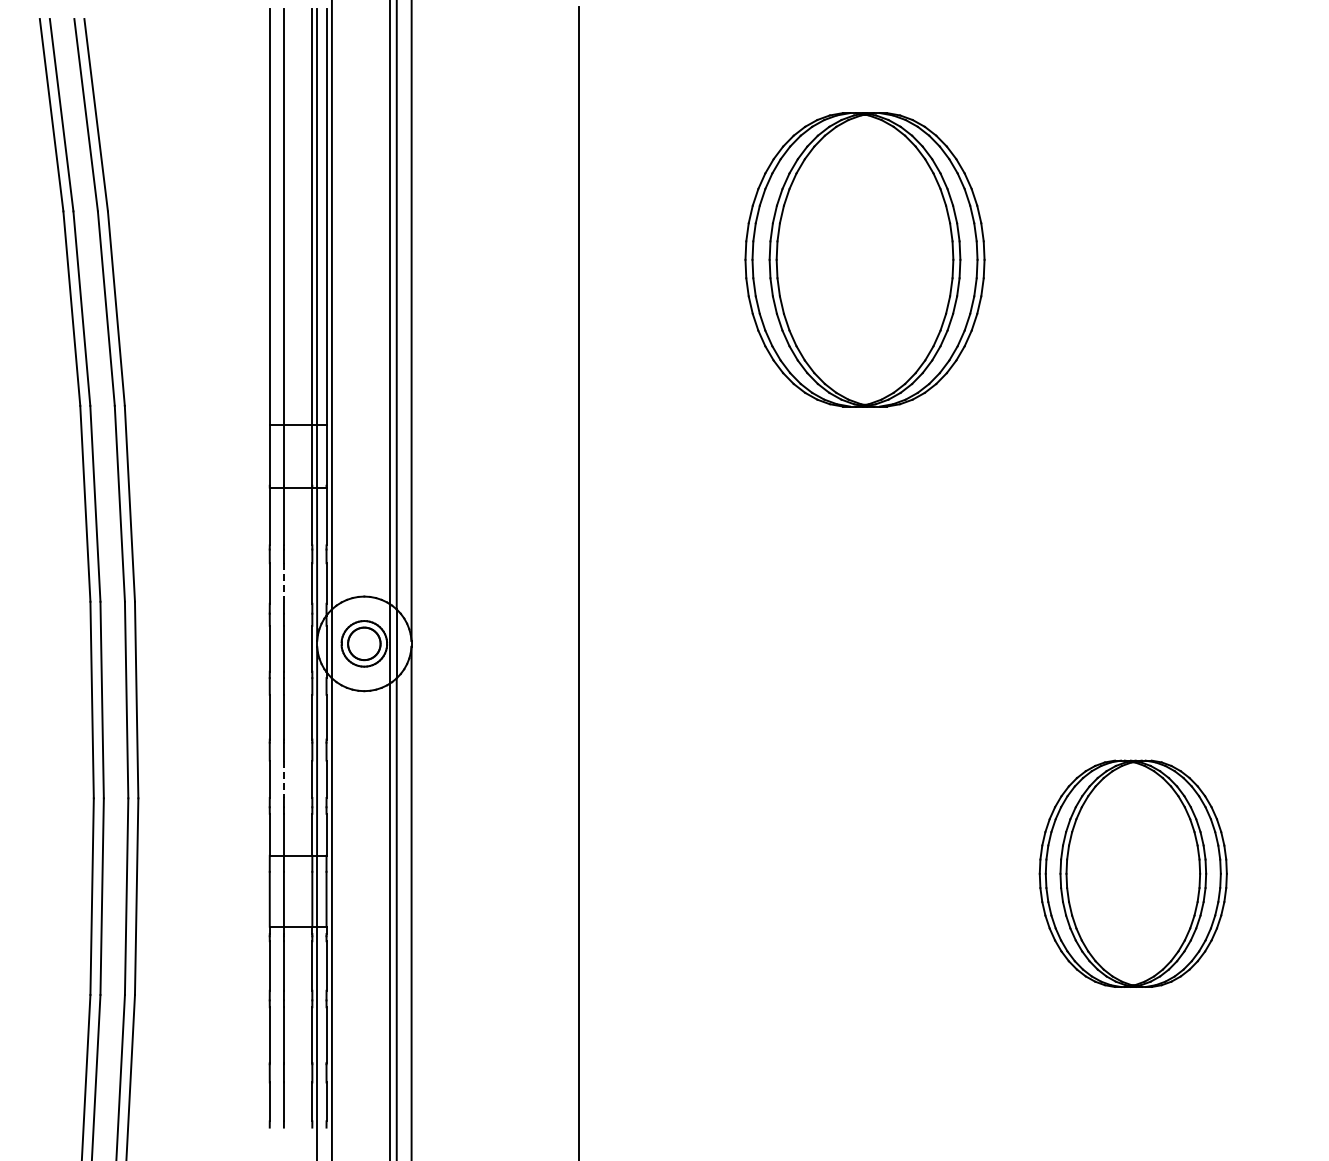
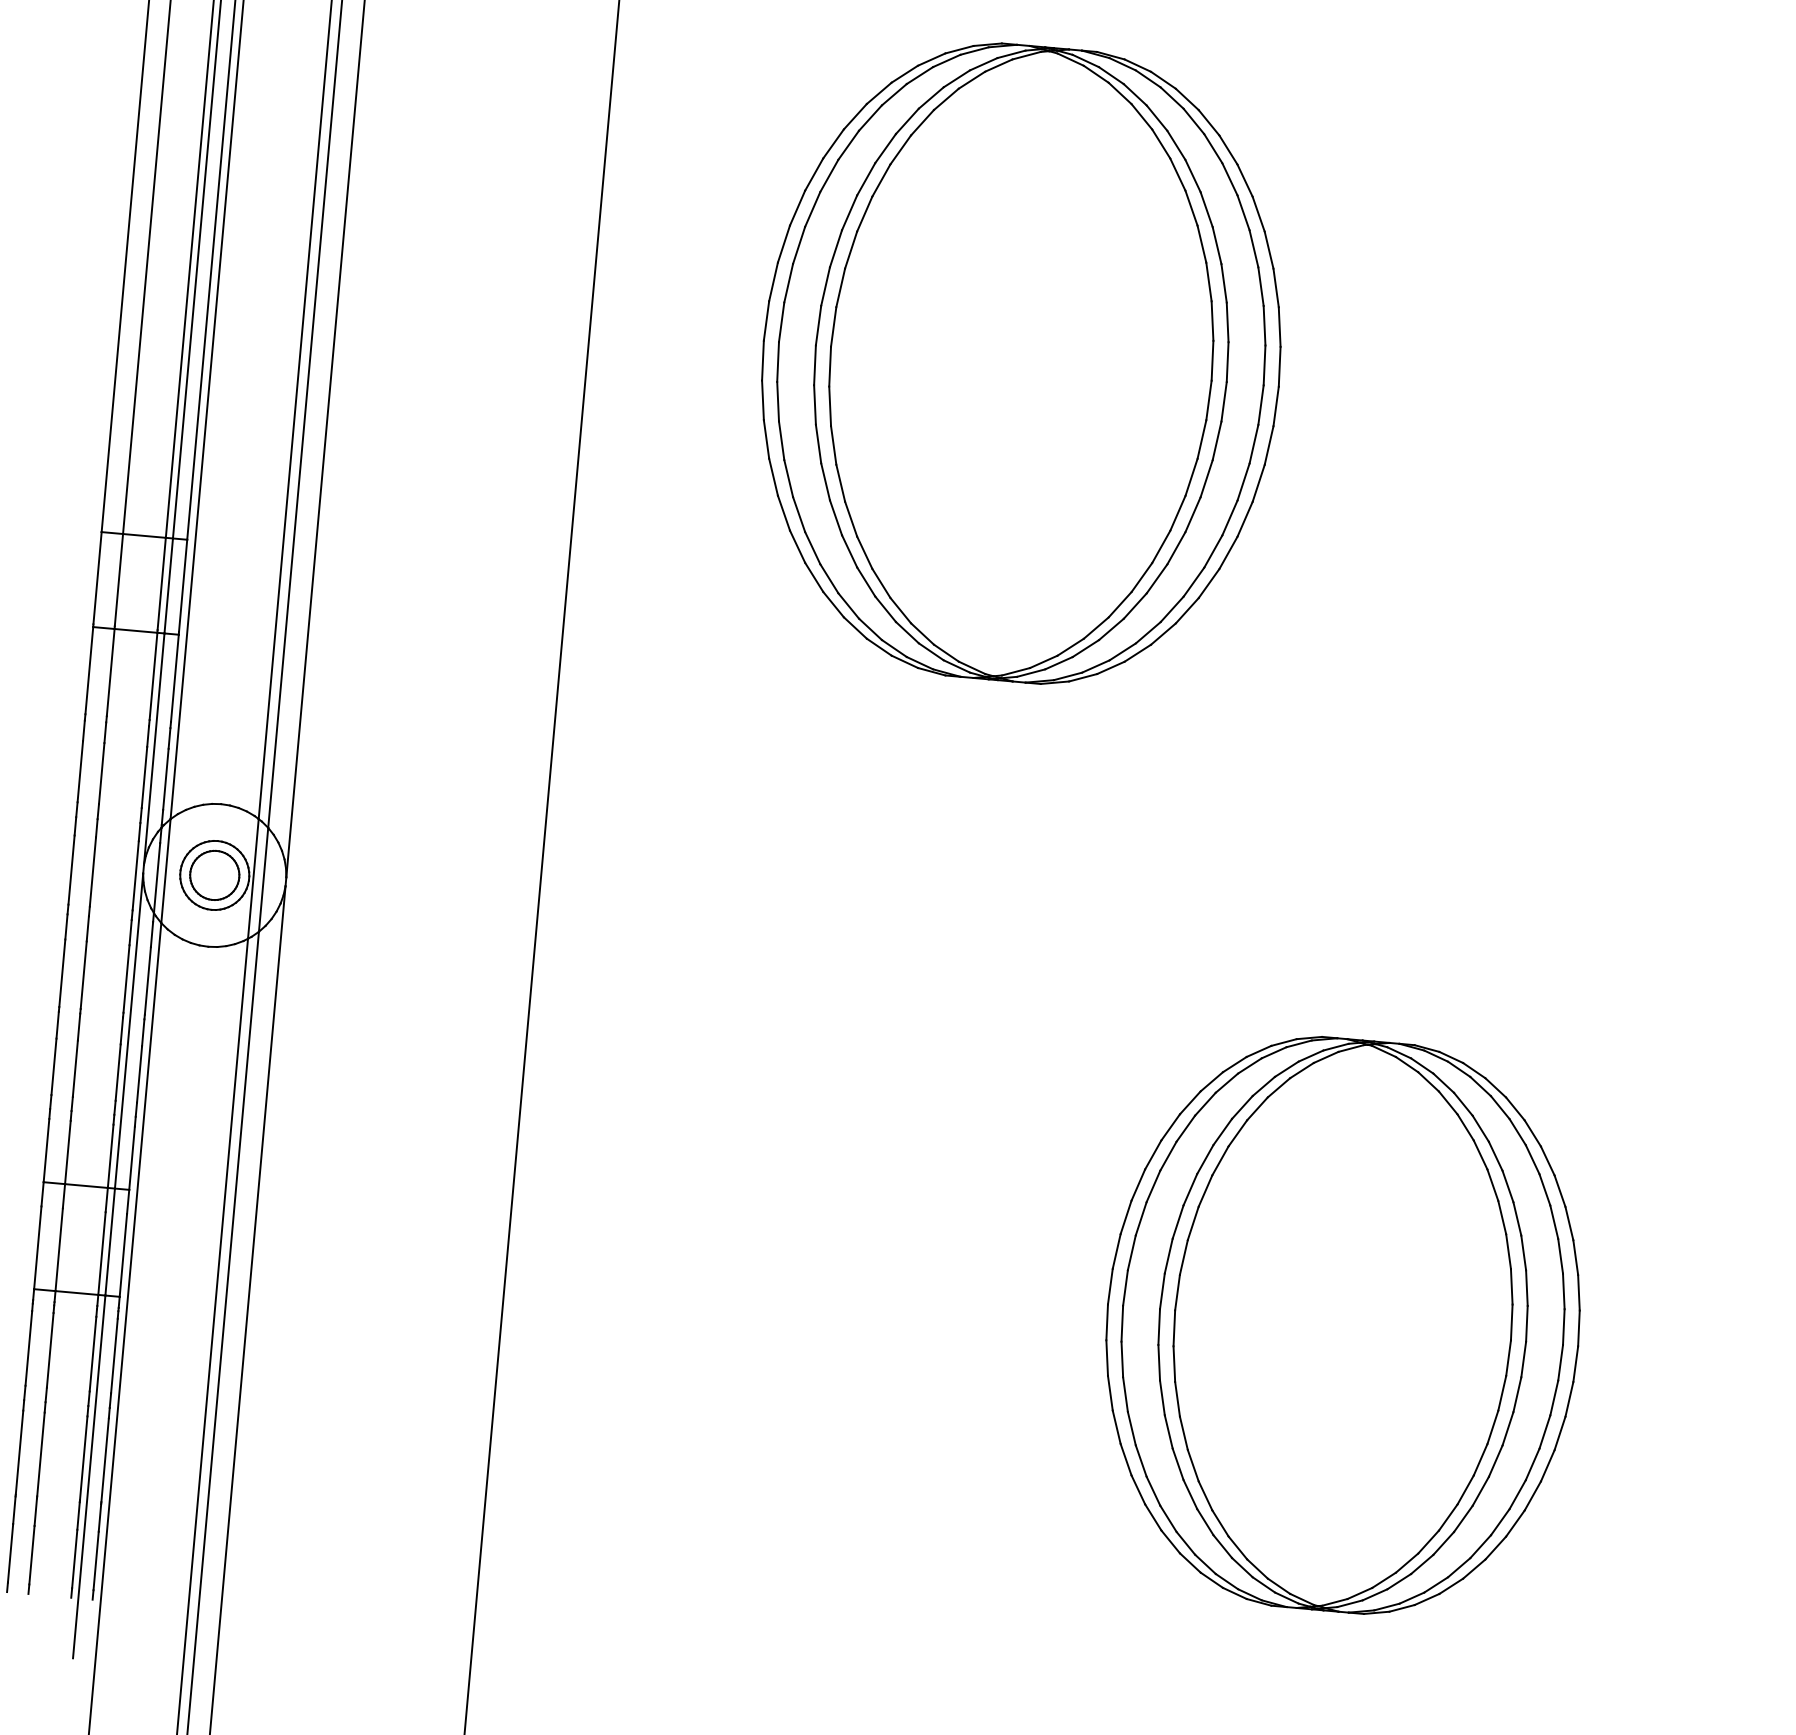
part: (864, 259) -> (1020, 363), size x1.43
line: (283, 584) -> (100, 775), dashed -> solid
line: (283, 779) -> (74, 1069), dashed -> solid
part: (1133, 873) -> (1343, 1325), size x1.67

